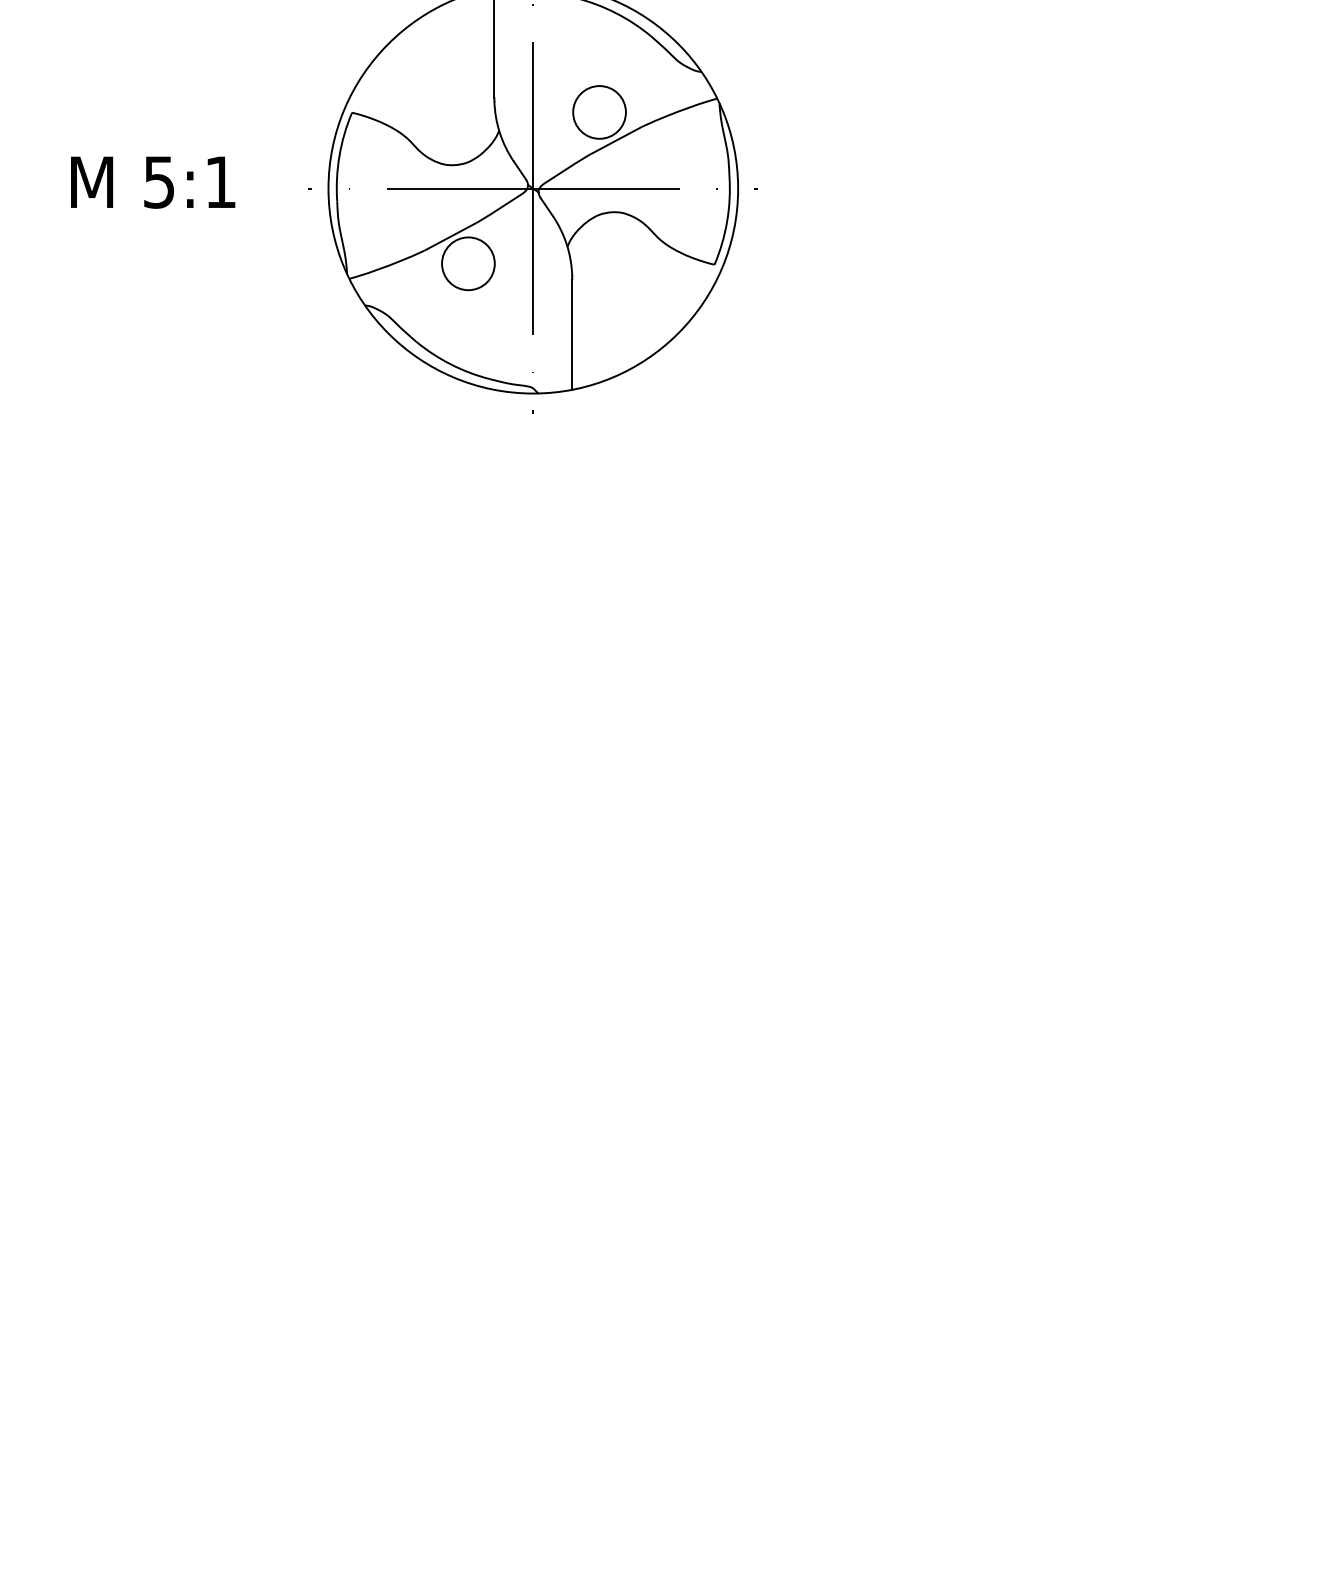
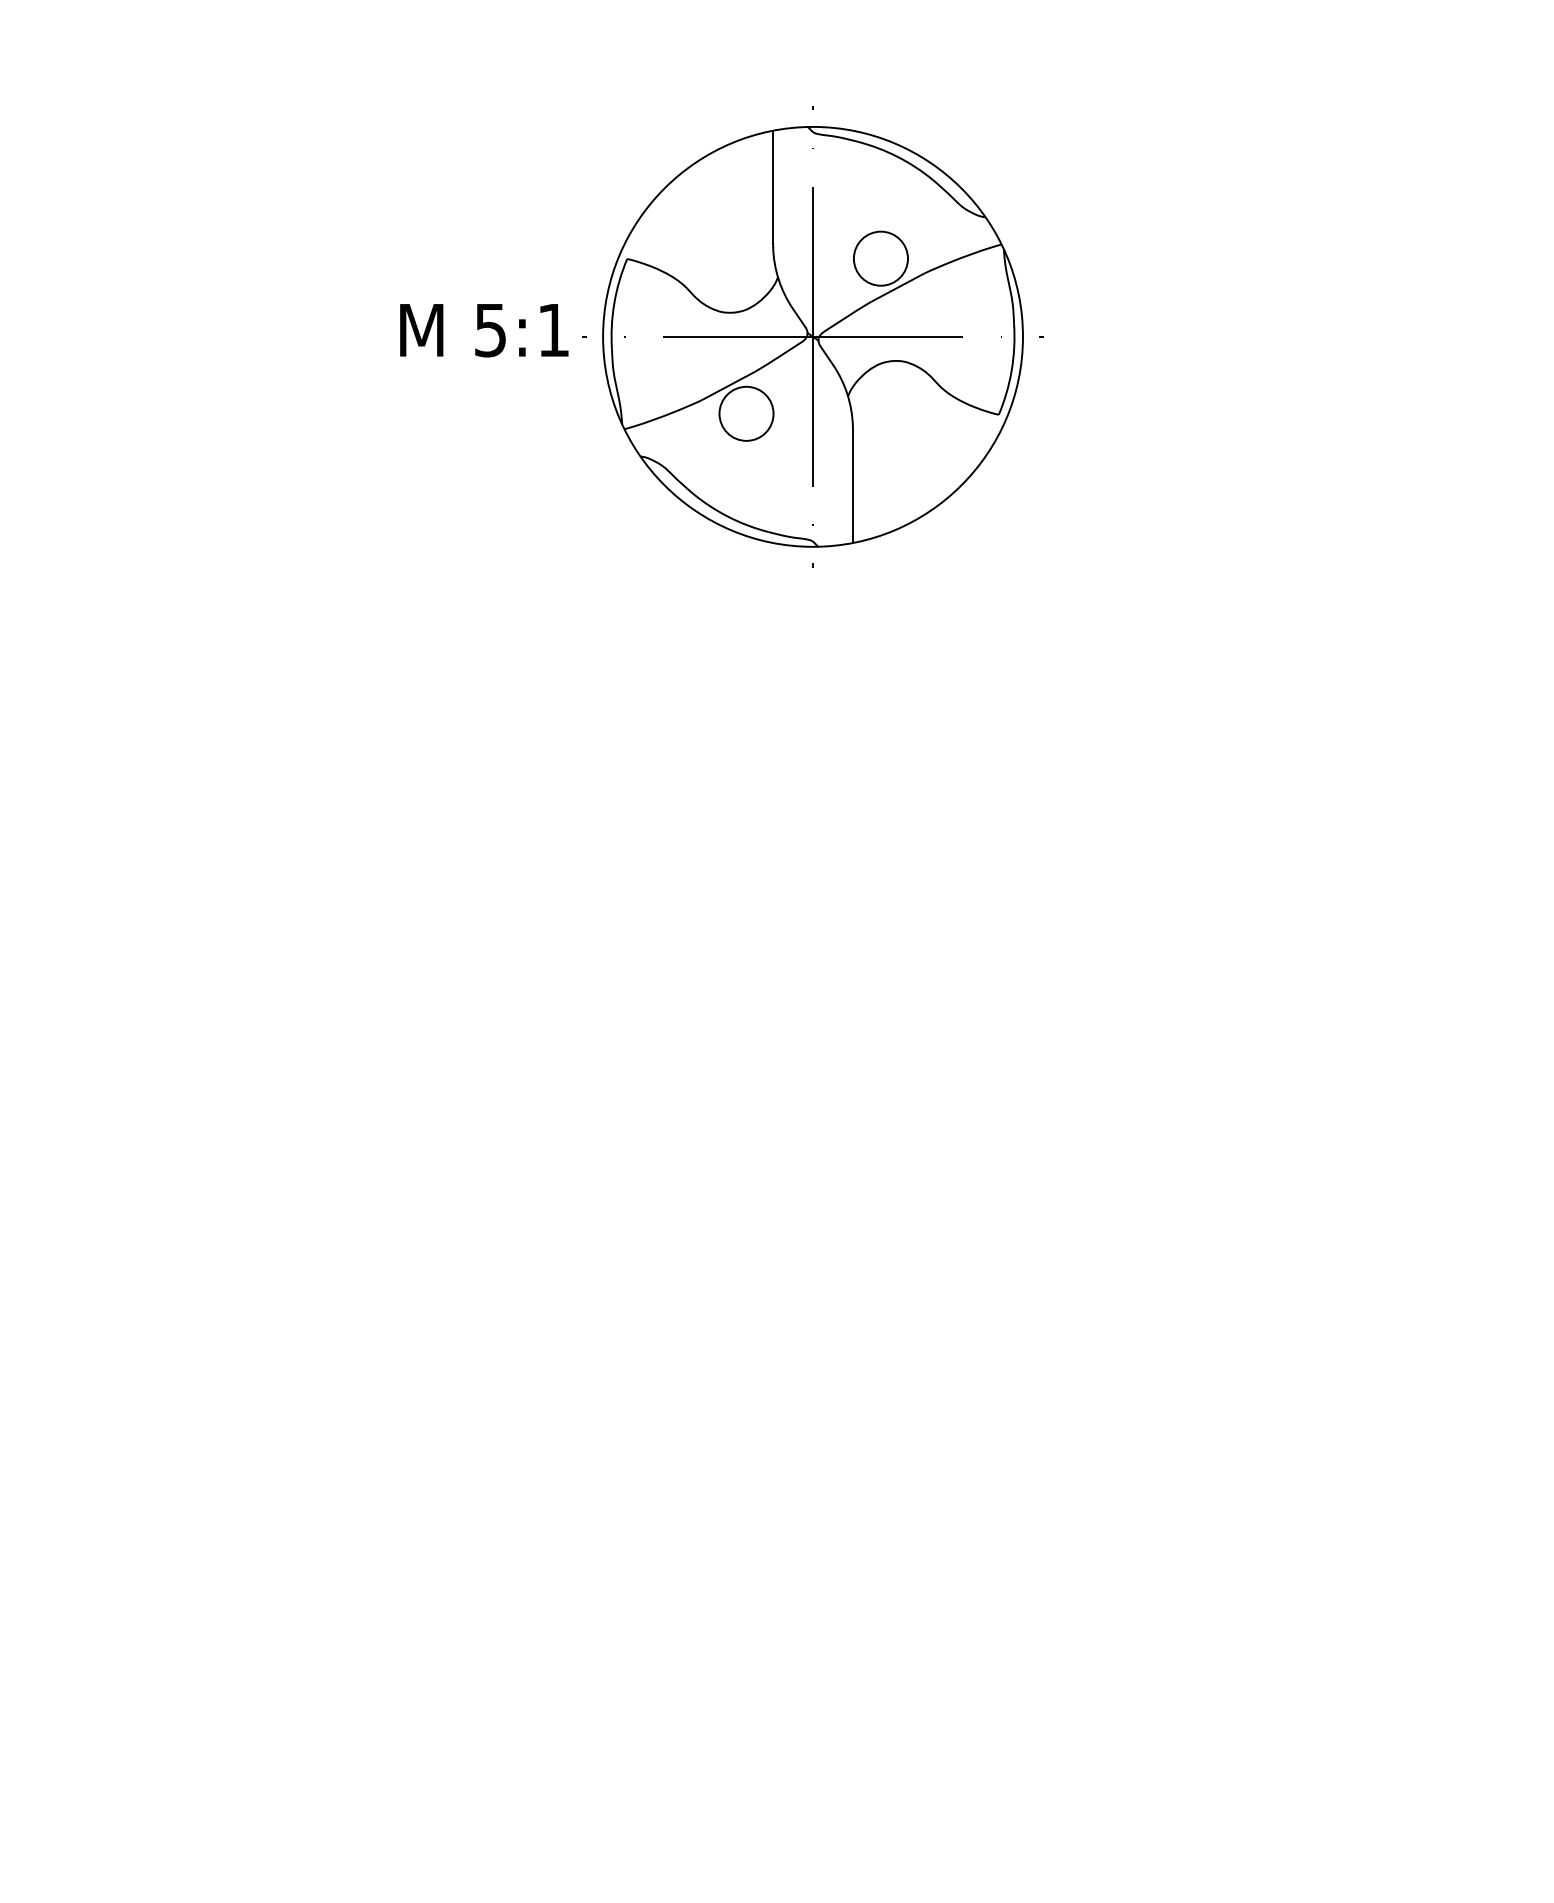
text: (153, 182) -> (484, 330), moved

